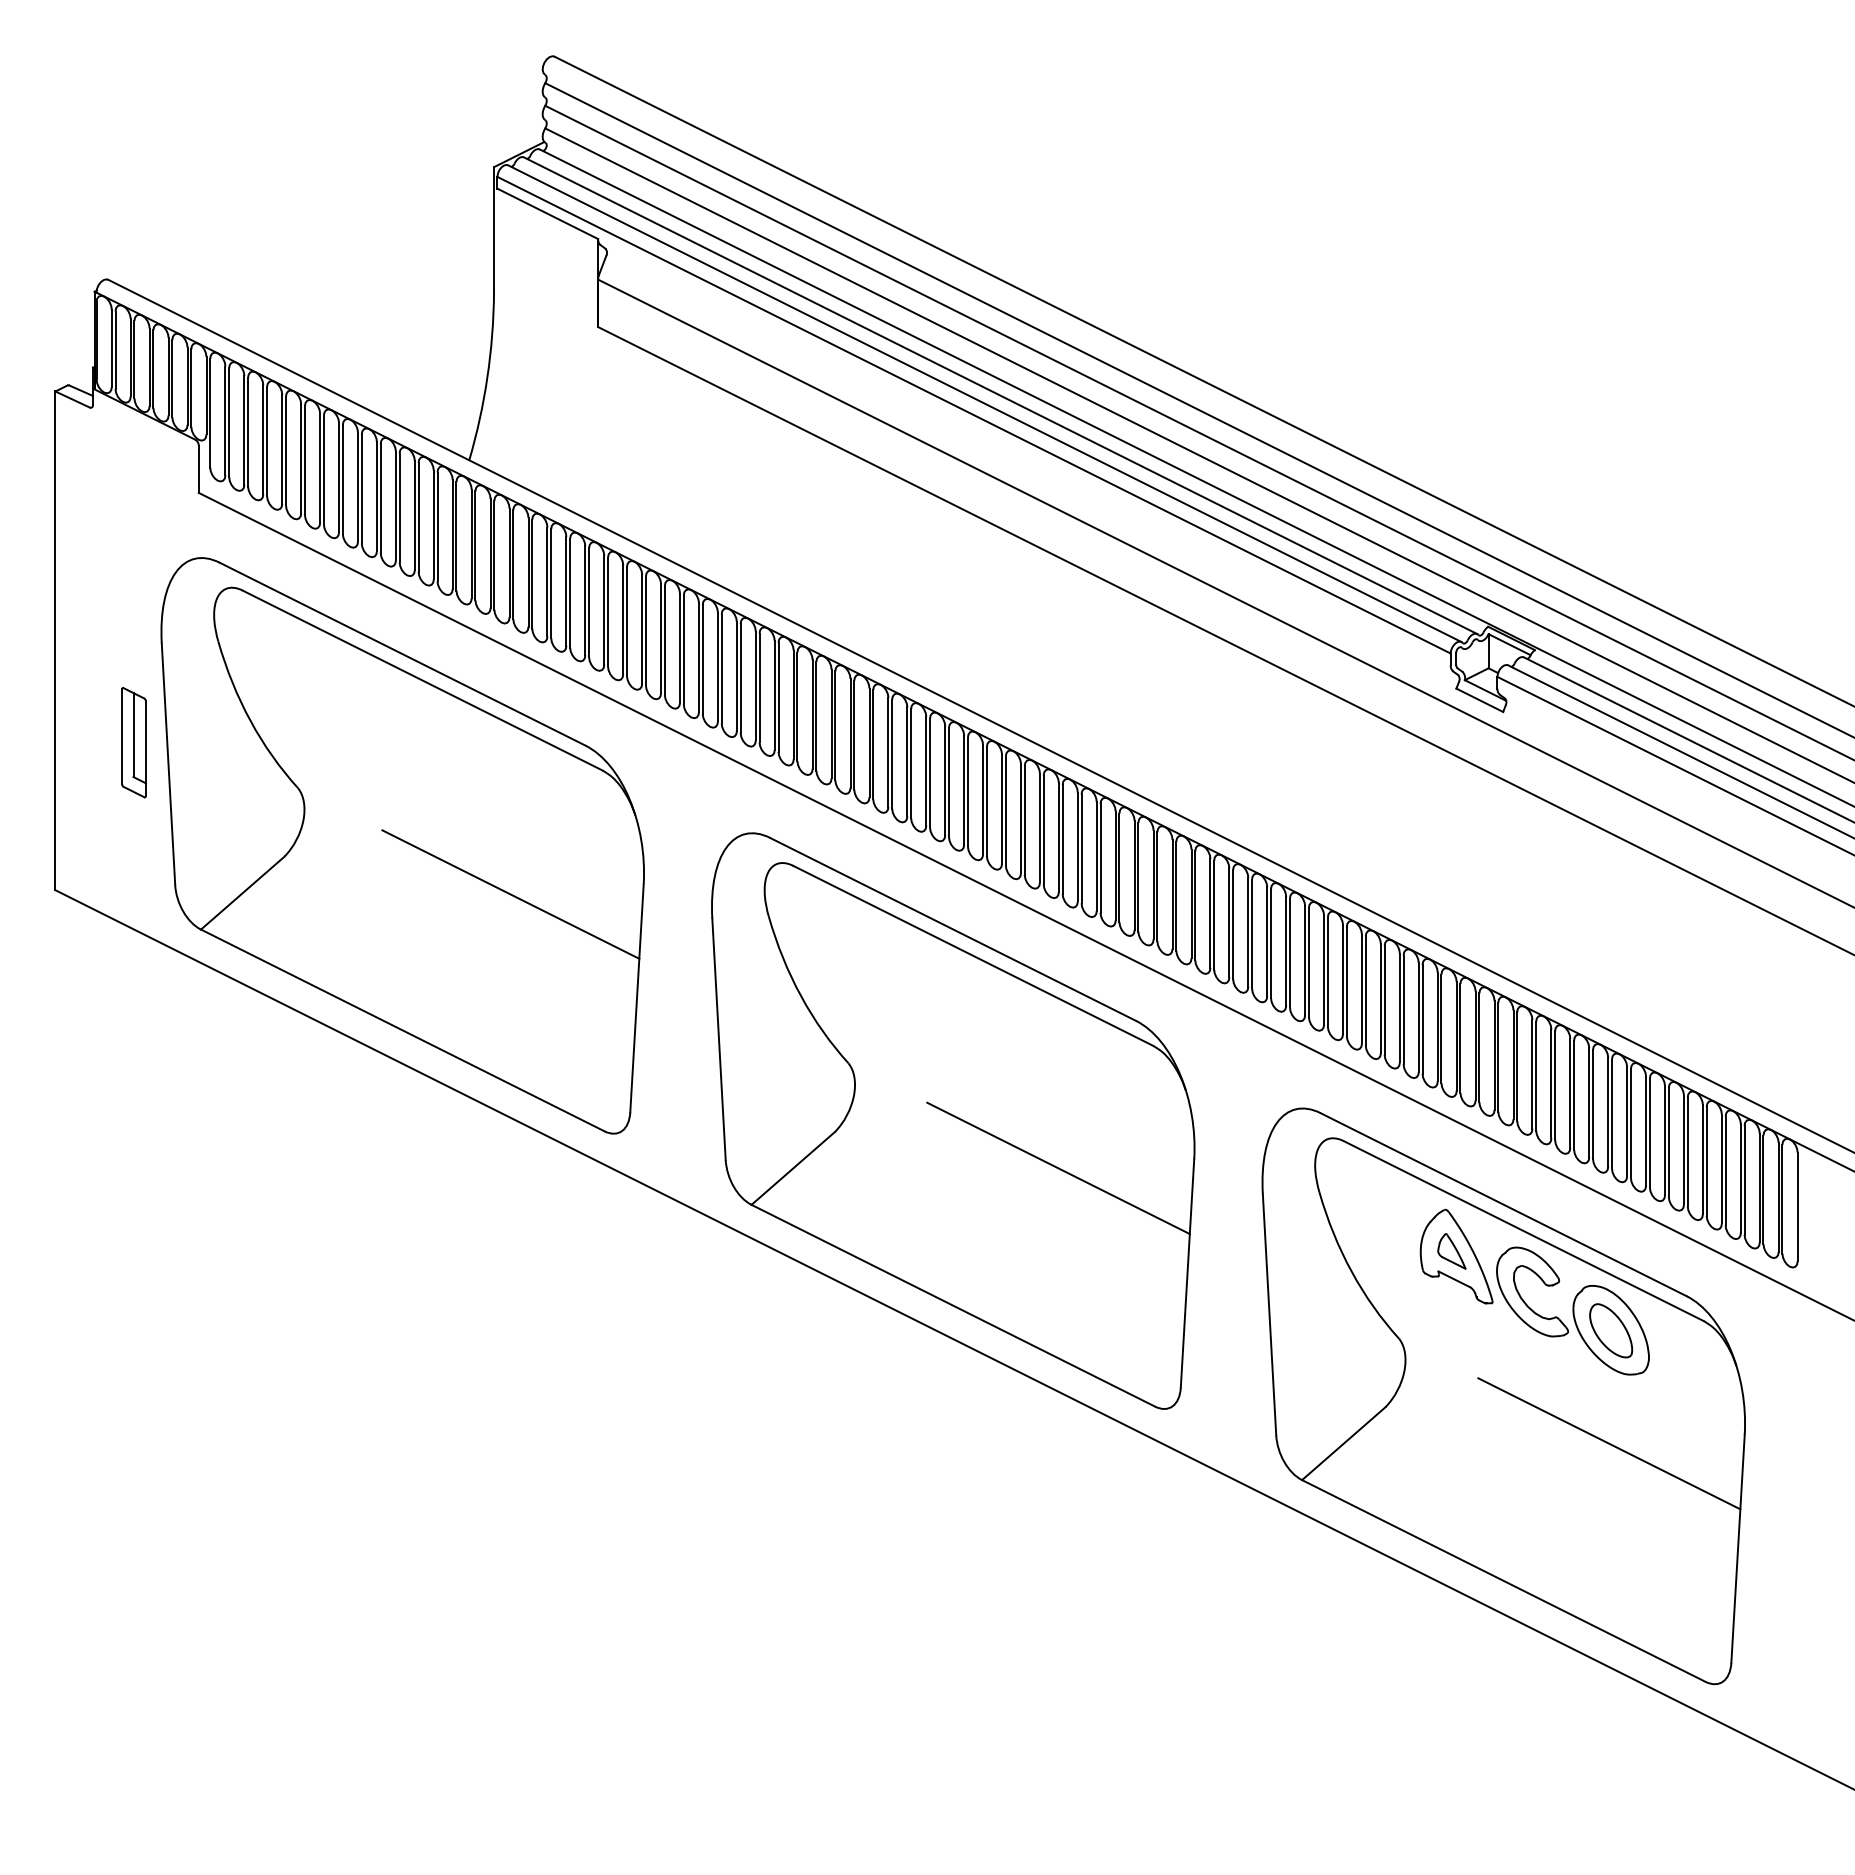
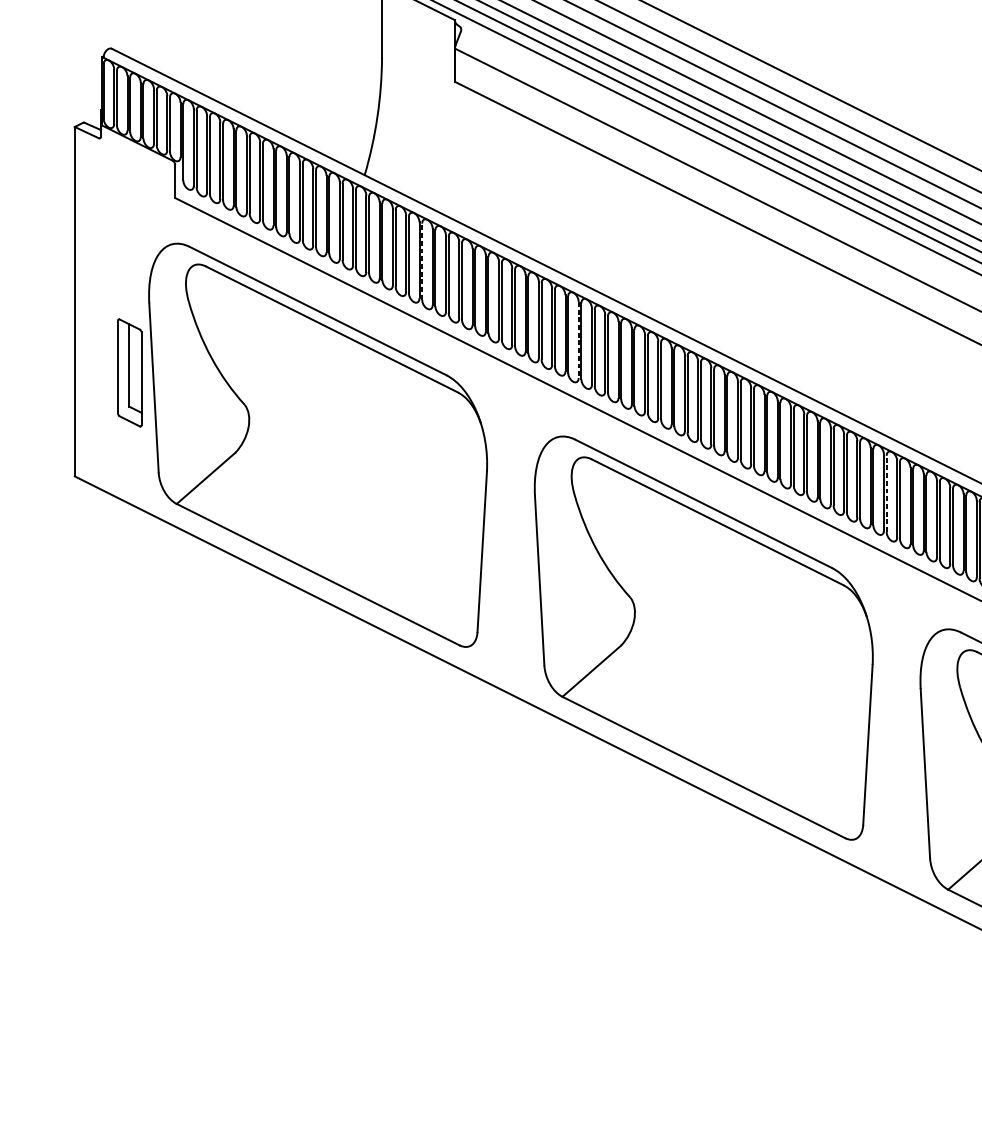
line: (551, 583) -> (422, 261), solid -> dashed
line: (774, 696) -> (578, 340), solid -> dashed
part: (133, 742) -> (129, 372), size x1.4
line: (510, 894) -> (393, 479), removed
line: (1214, 914) -> (886, 493), solid -> dashed
line: (1058, 1168) -> (777, 671), removed

